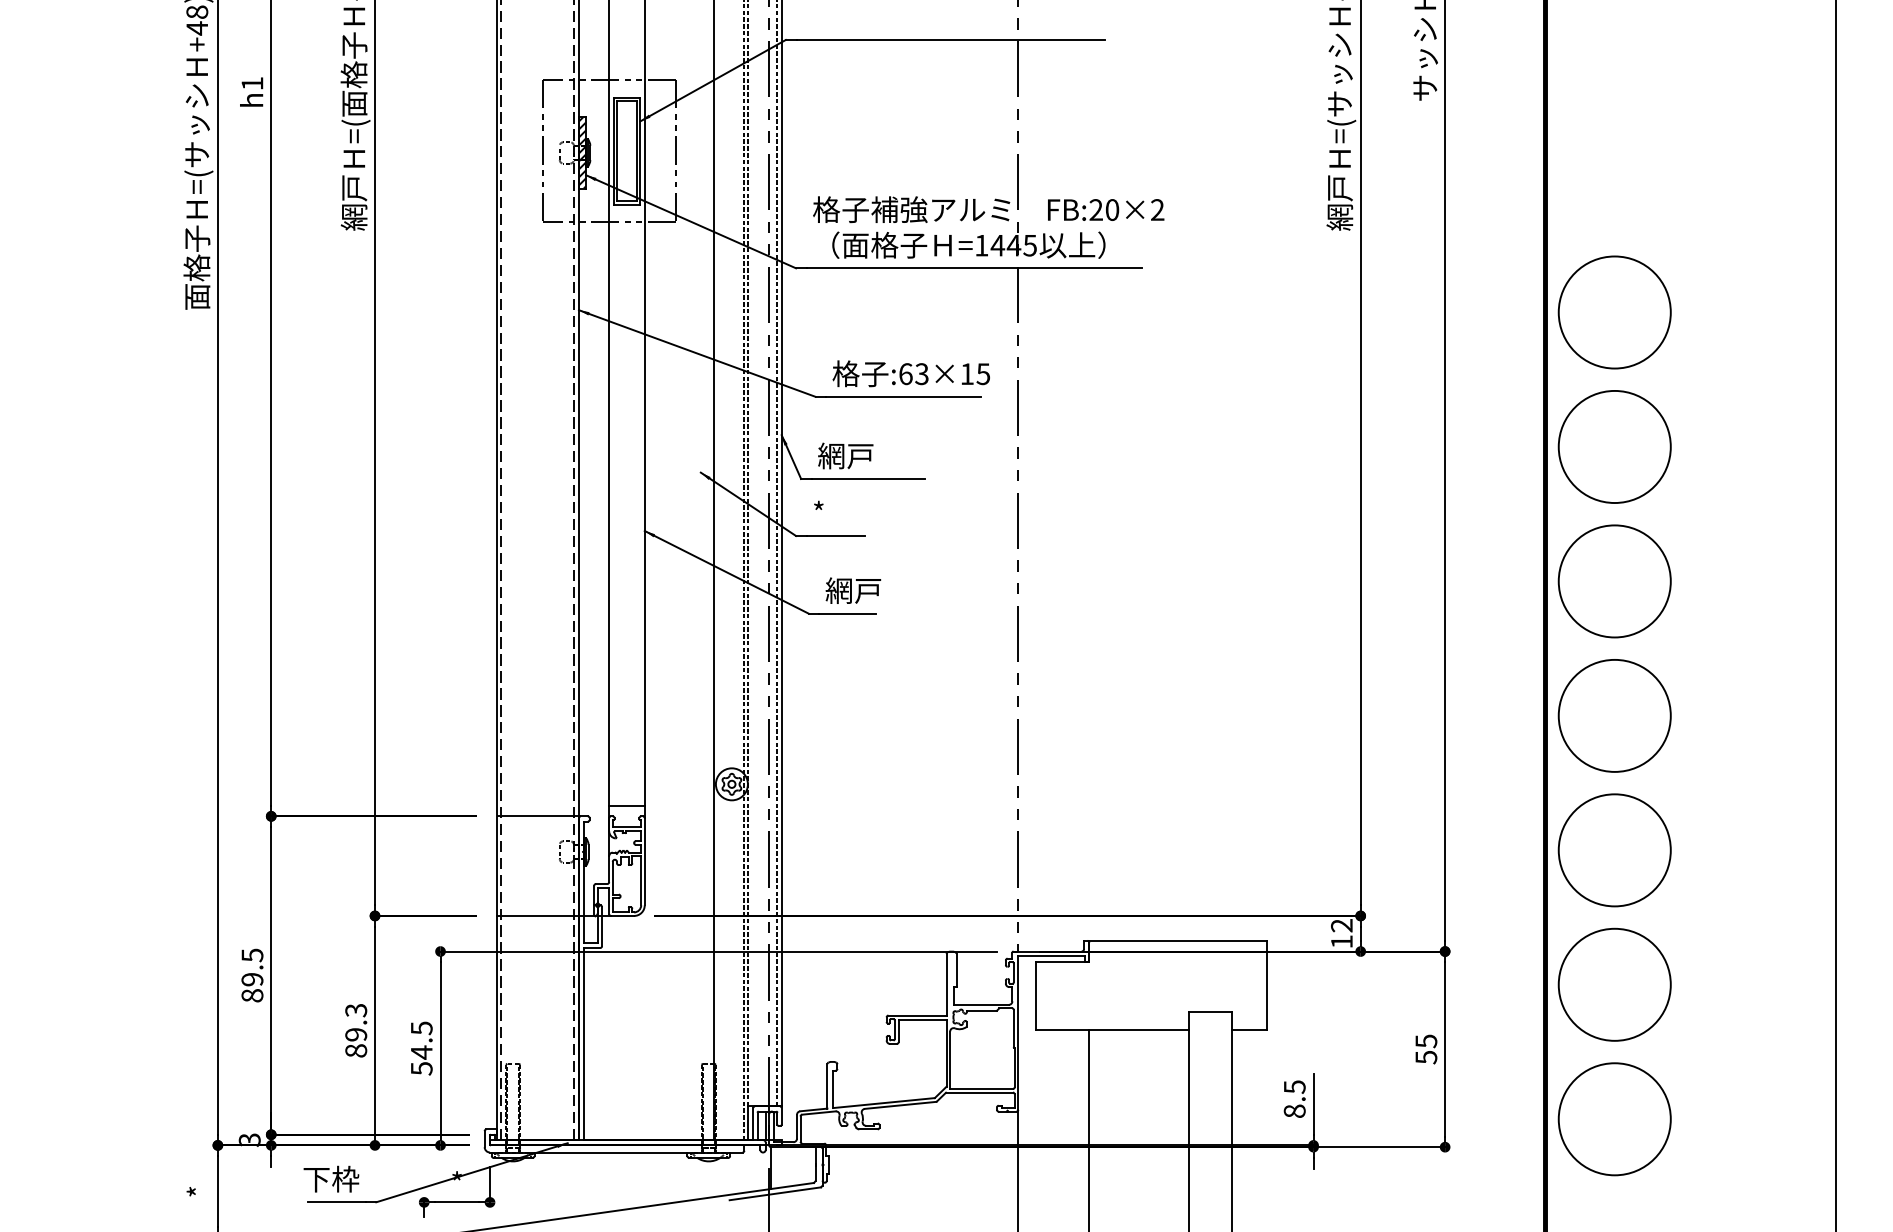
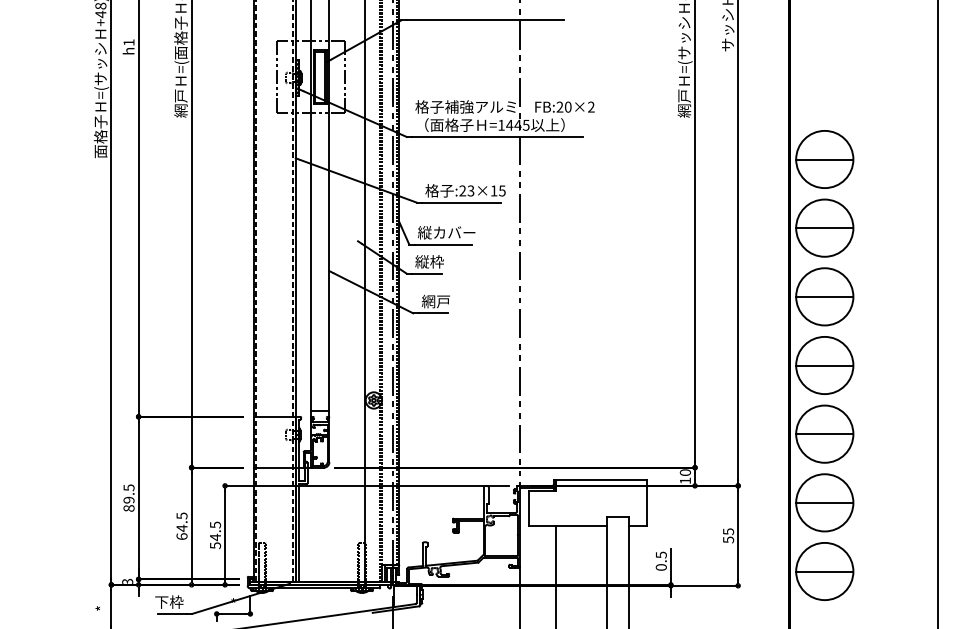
line: (1614, 312) -> (824, 159), added
text: (905, 373) -> (462, 190), :63×15 -> :23×15
line: (1614, 447) -> (824, 228), added
text: (874, 455) -> (446, 232), 網戸 -> 縦カバー
text: (840, 512) -> (429, 261), * -> 縦枠
line: (1614, 580) -> (824, 296), added
line: (1614, 715) -> (824, 365), added
line: (1614, 850) -> (824, 434), added
text: (1342, 925) -> (685, 472), 12 -> 10
line: (1614, 984) -> (824, 502), added
text: (355, 1029) -> (181, 525), 89.3 -> 64.5
text: (1295, 1111) -> (661, 567), 8.5 -> 0.5
line: (1614, 1119) -> (824, 571), added

